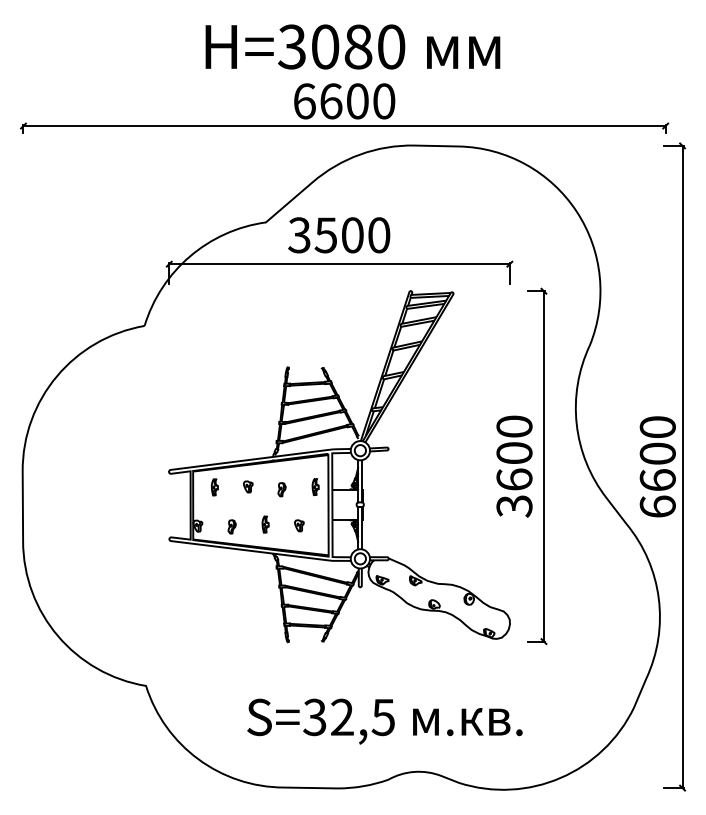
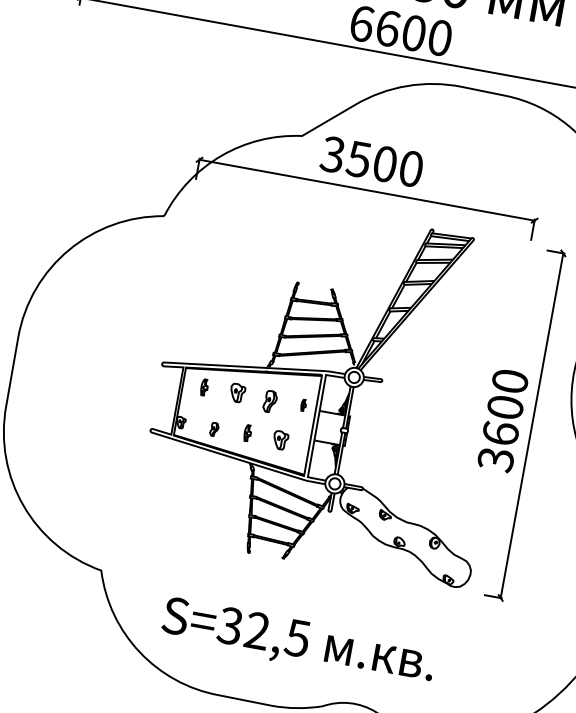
part: (247, 486) -> (236, 392), size x1.6
part: (315, 487) -> (303, 405), size x0.7
part: (281, 489) -> (269, 401), size x1.6
part: (299, 525) -> (280, 440), size x1.6
text: (384, 721) -> (298, 642), moved

